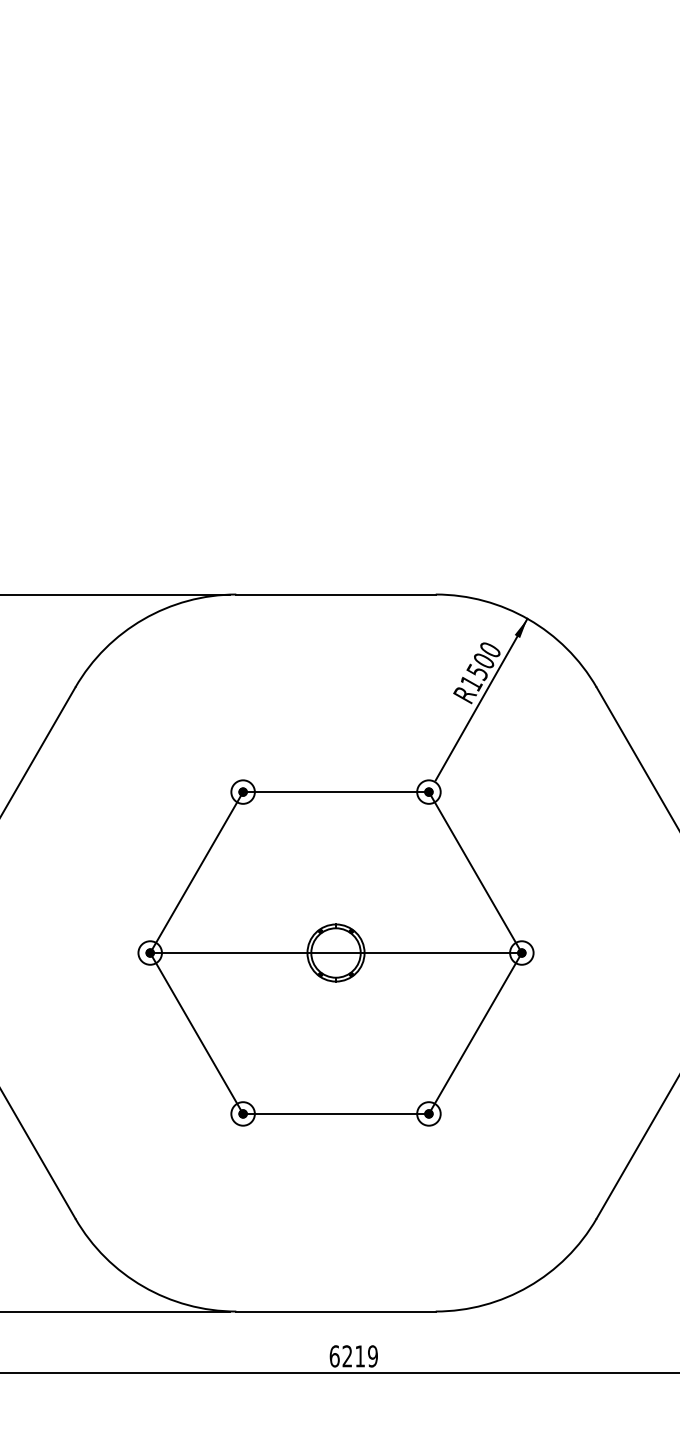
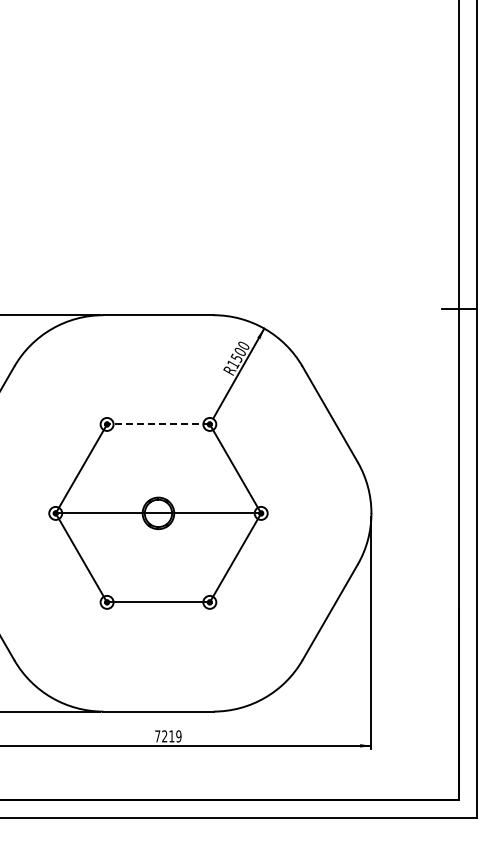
line: (334, 792) -> (157, 424), solid -> dashed
text: (334, 1356) -> (157, 736), 6219 -> 7219

